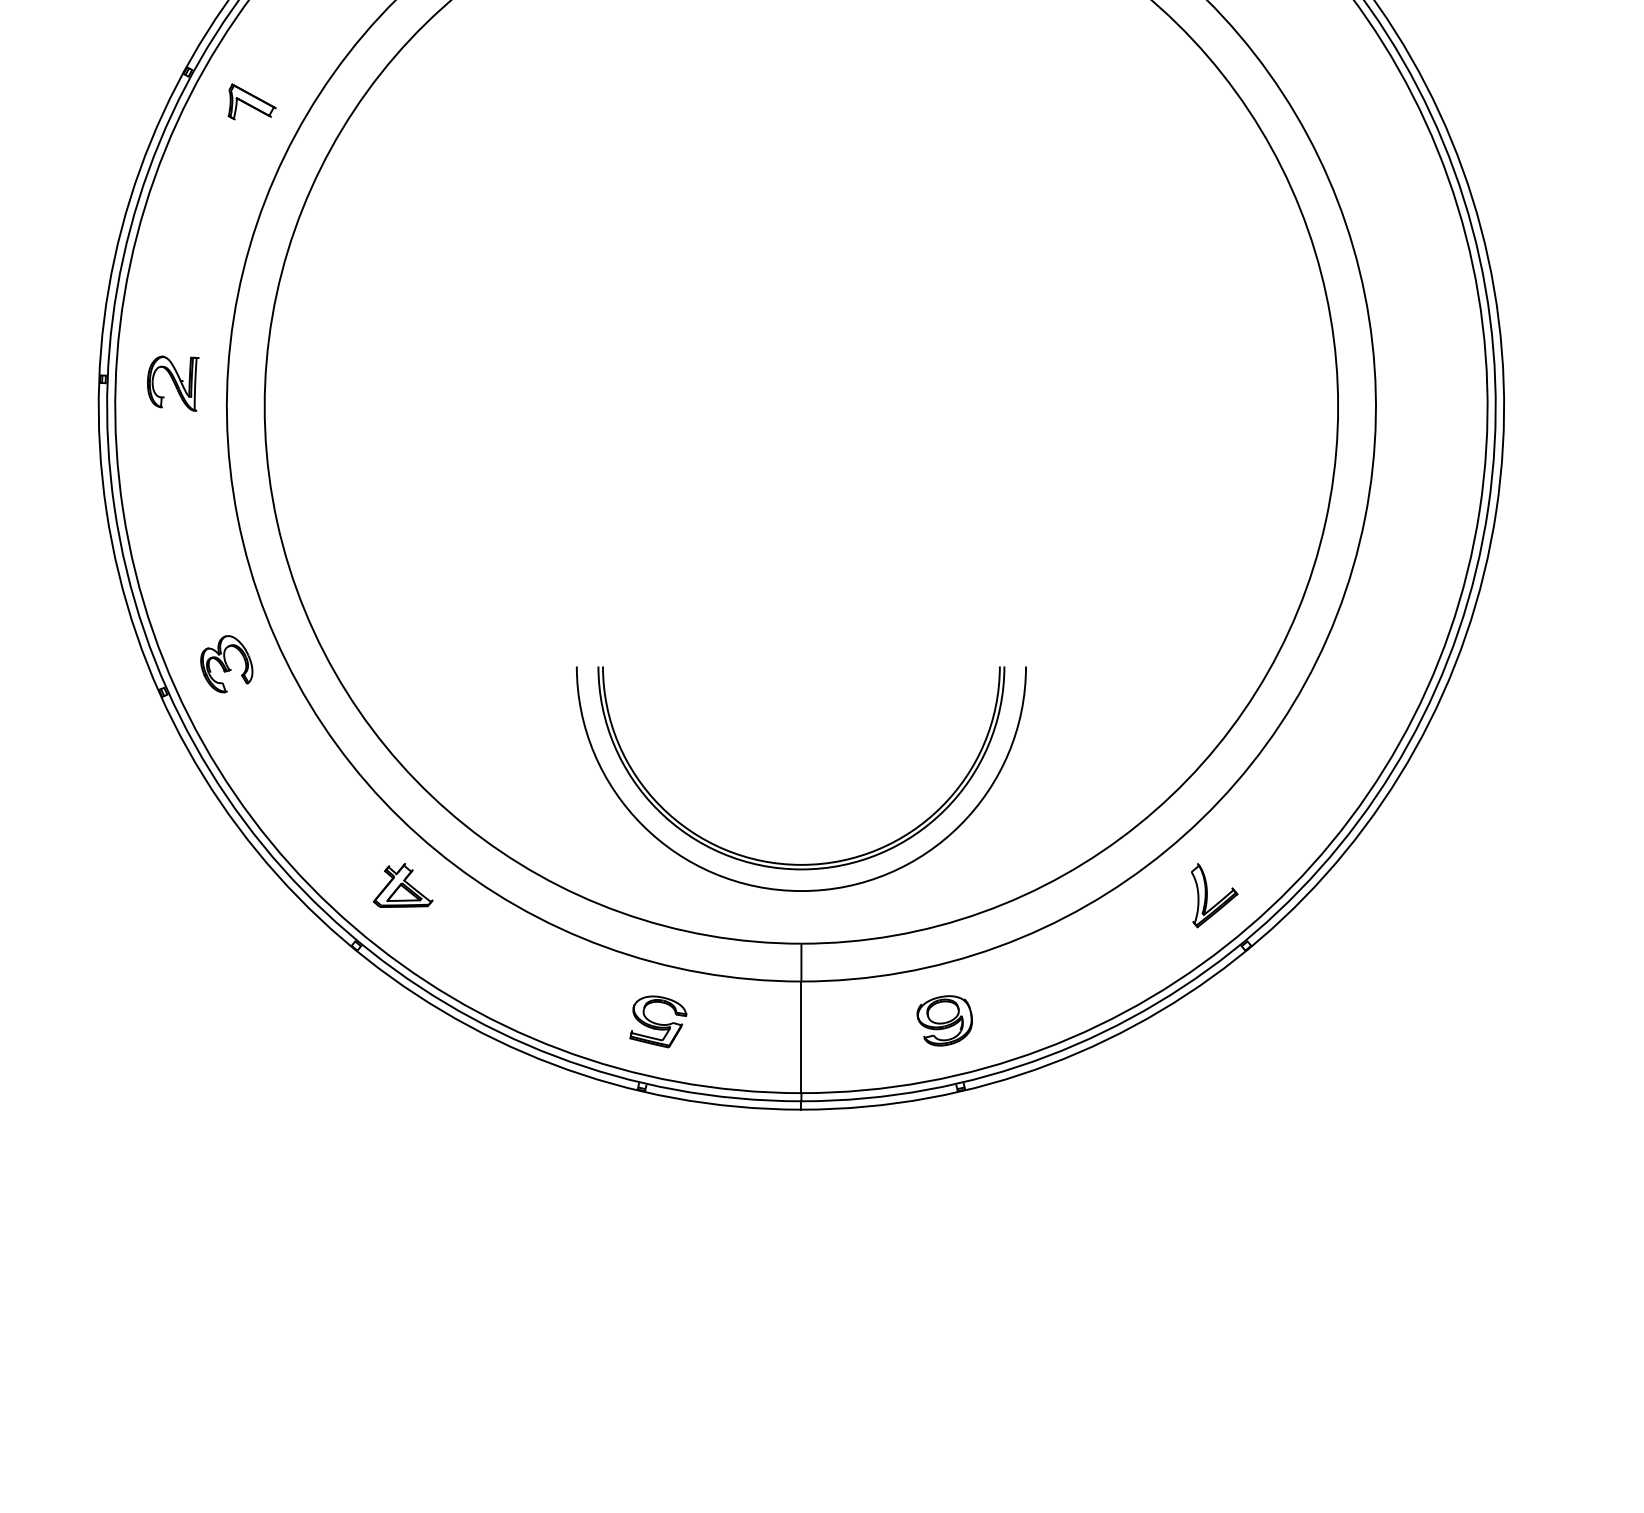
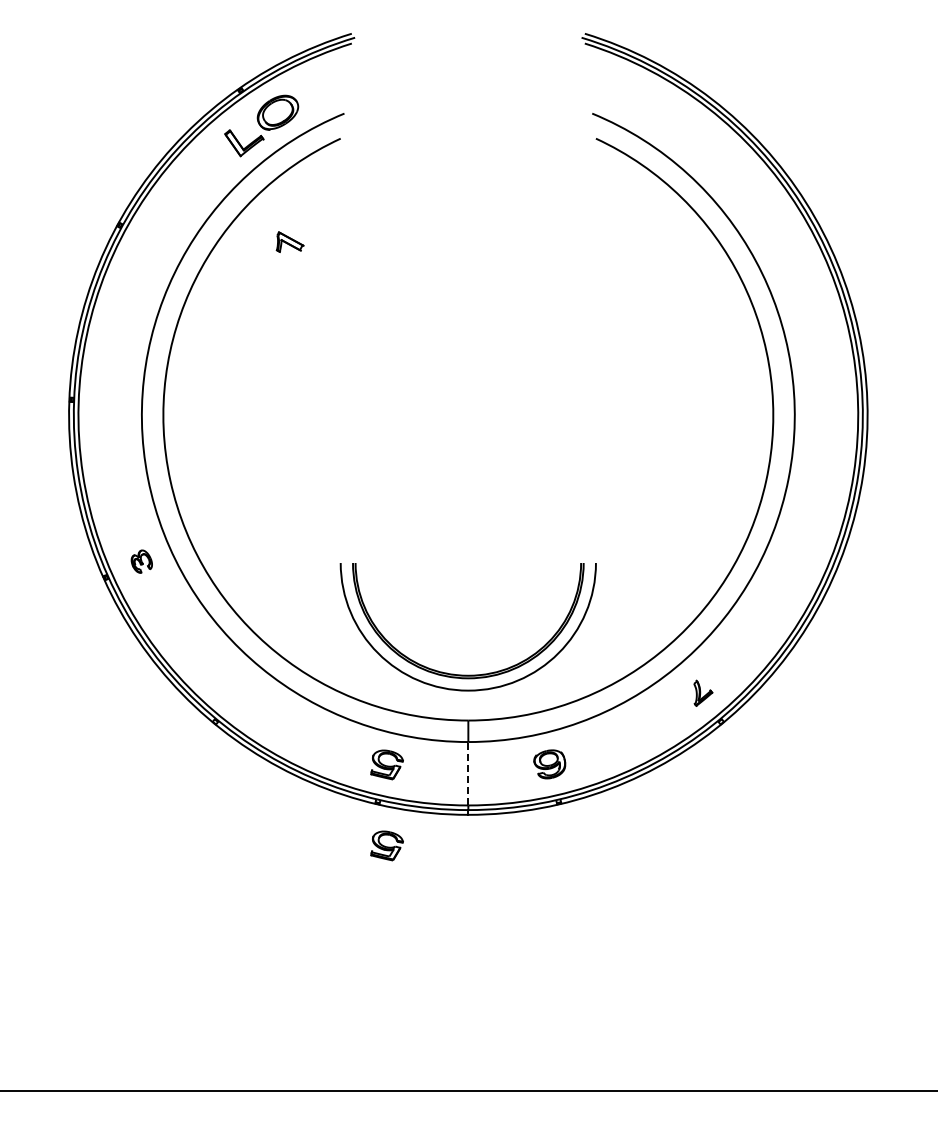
part: (250, 100) -> (289, 241), moved
part: (173, 383) -> (111, 402), removed
part: (226, 663) -> (141, 561), size x0.7
part: (402, 885) -> (241, 687), removed
part: (1215, 896) -> (703, 693), size x0.7
line: (801, 1036) -> (468, 773), solid -> dashed
part: (657, 1163) -> (386, 845), added

